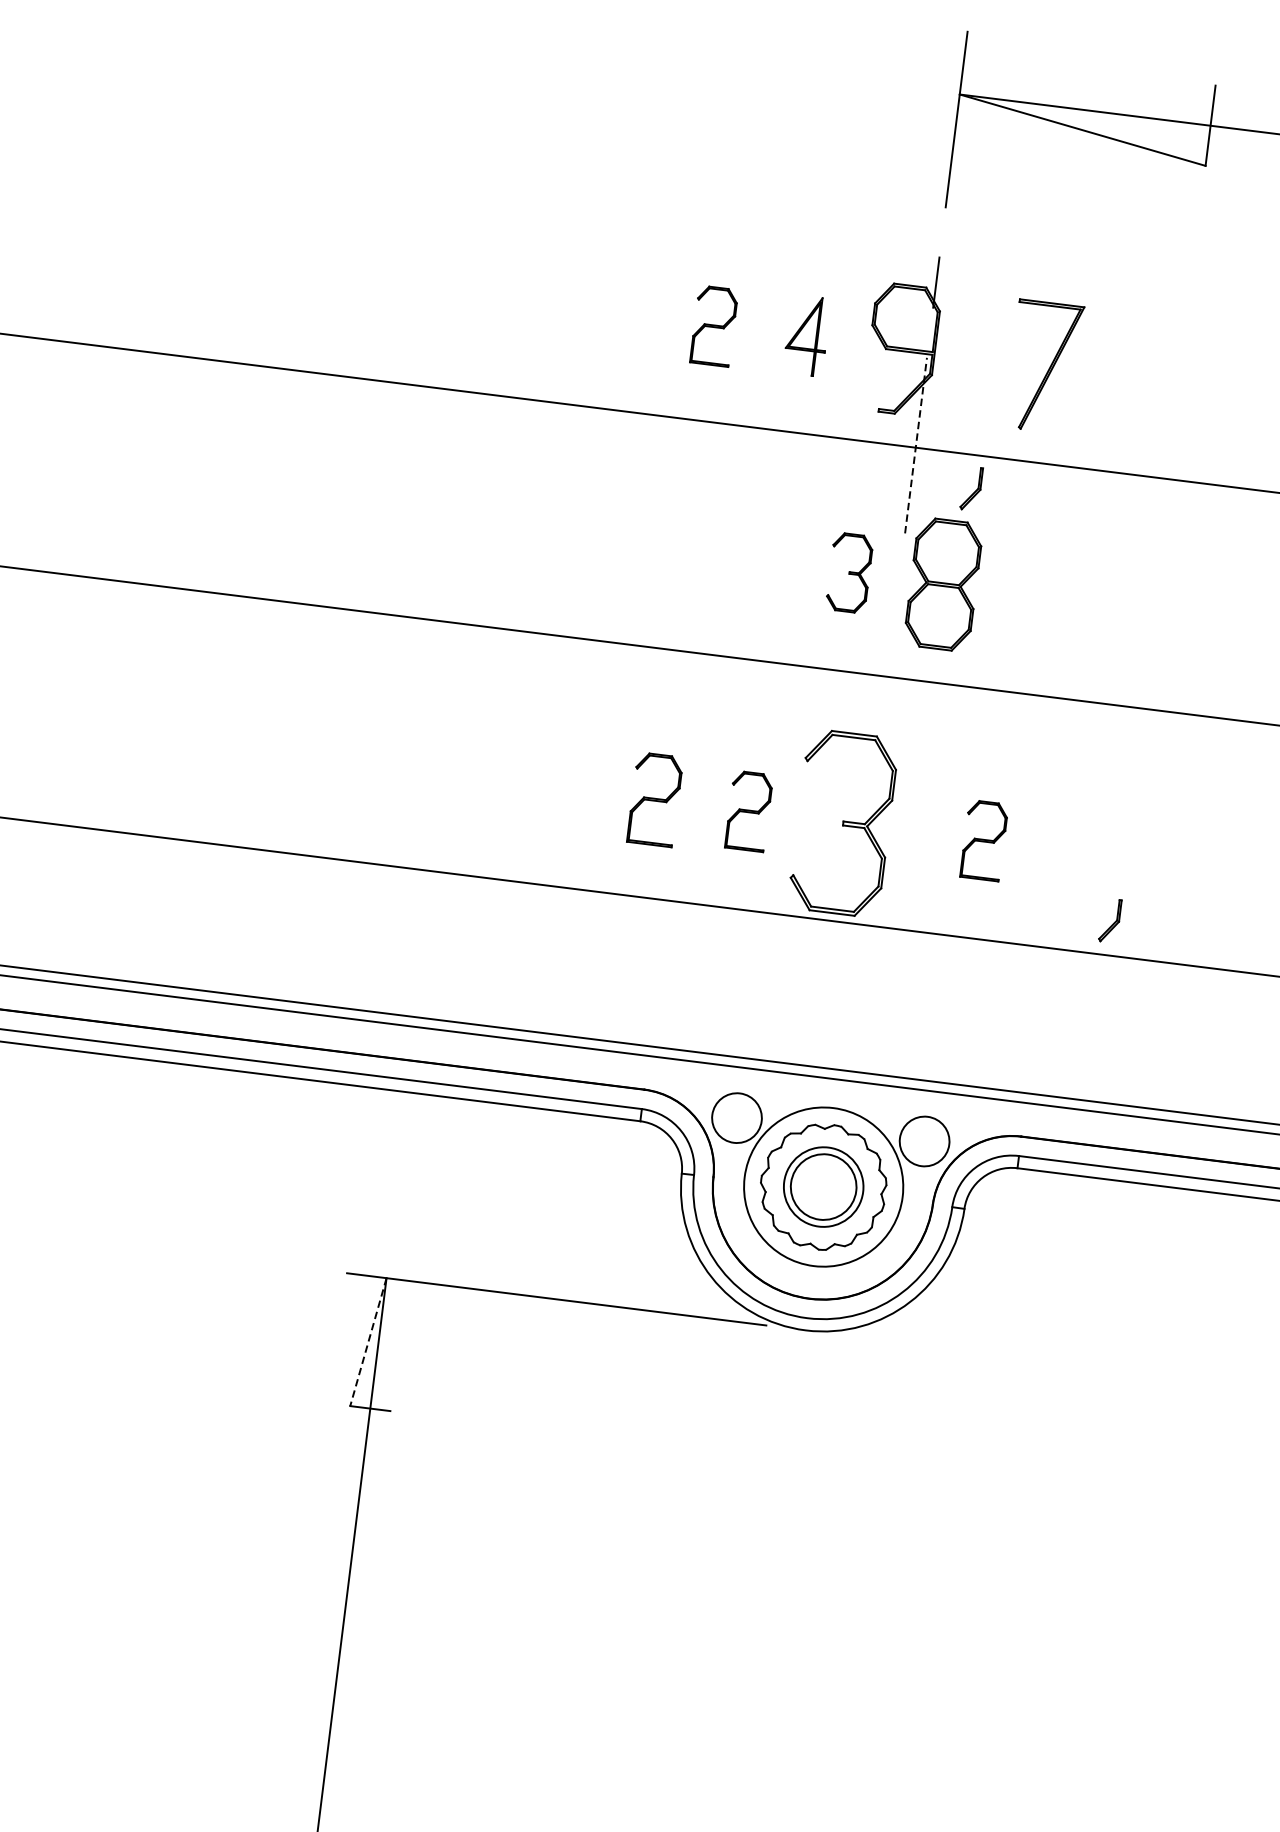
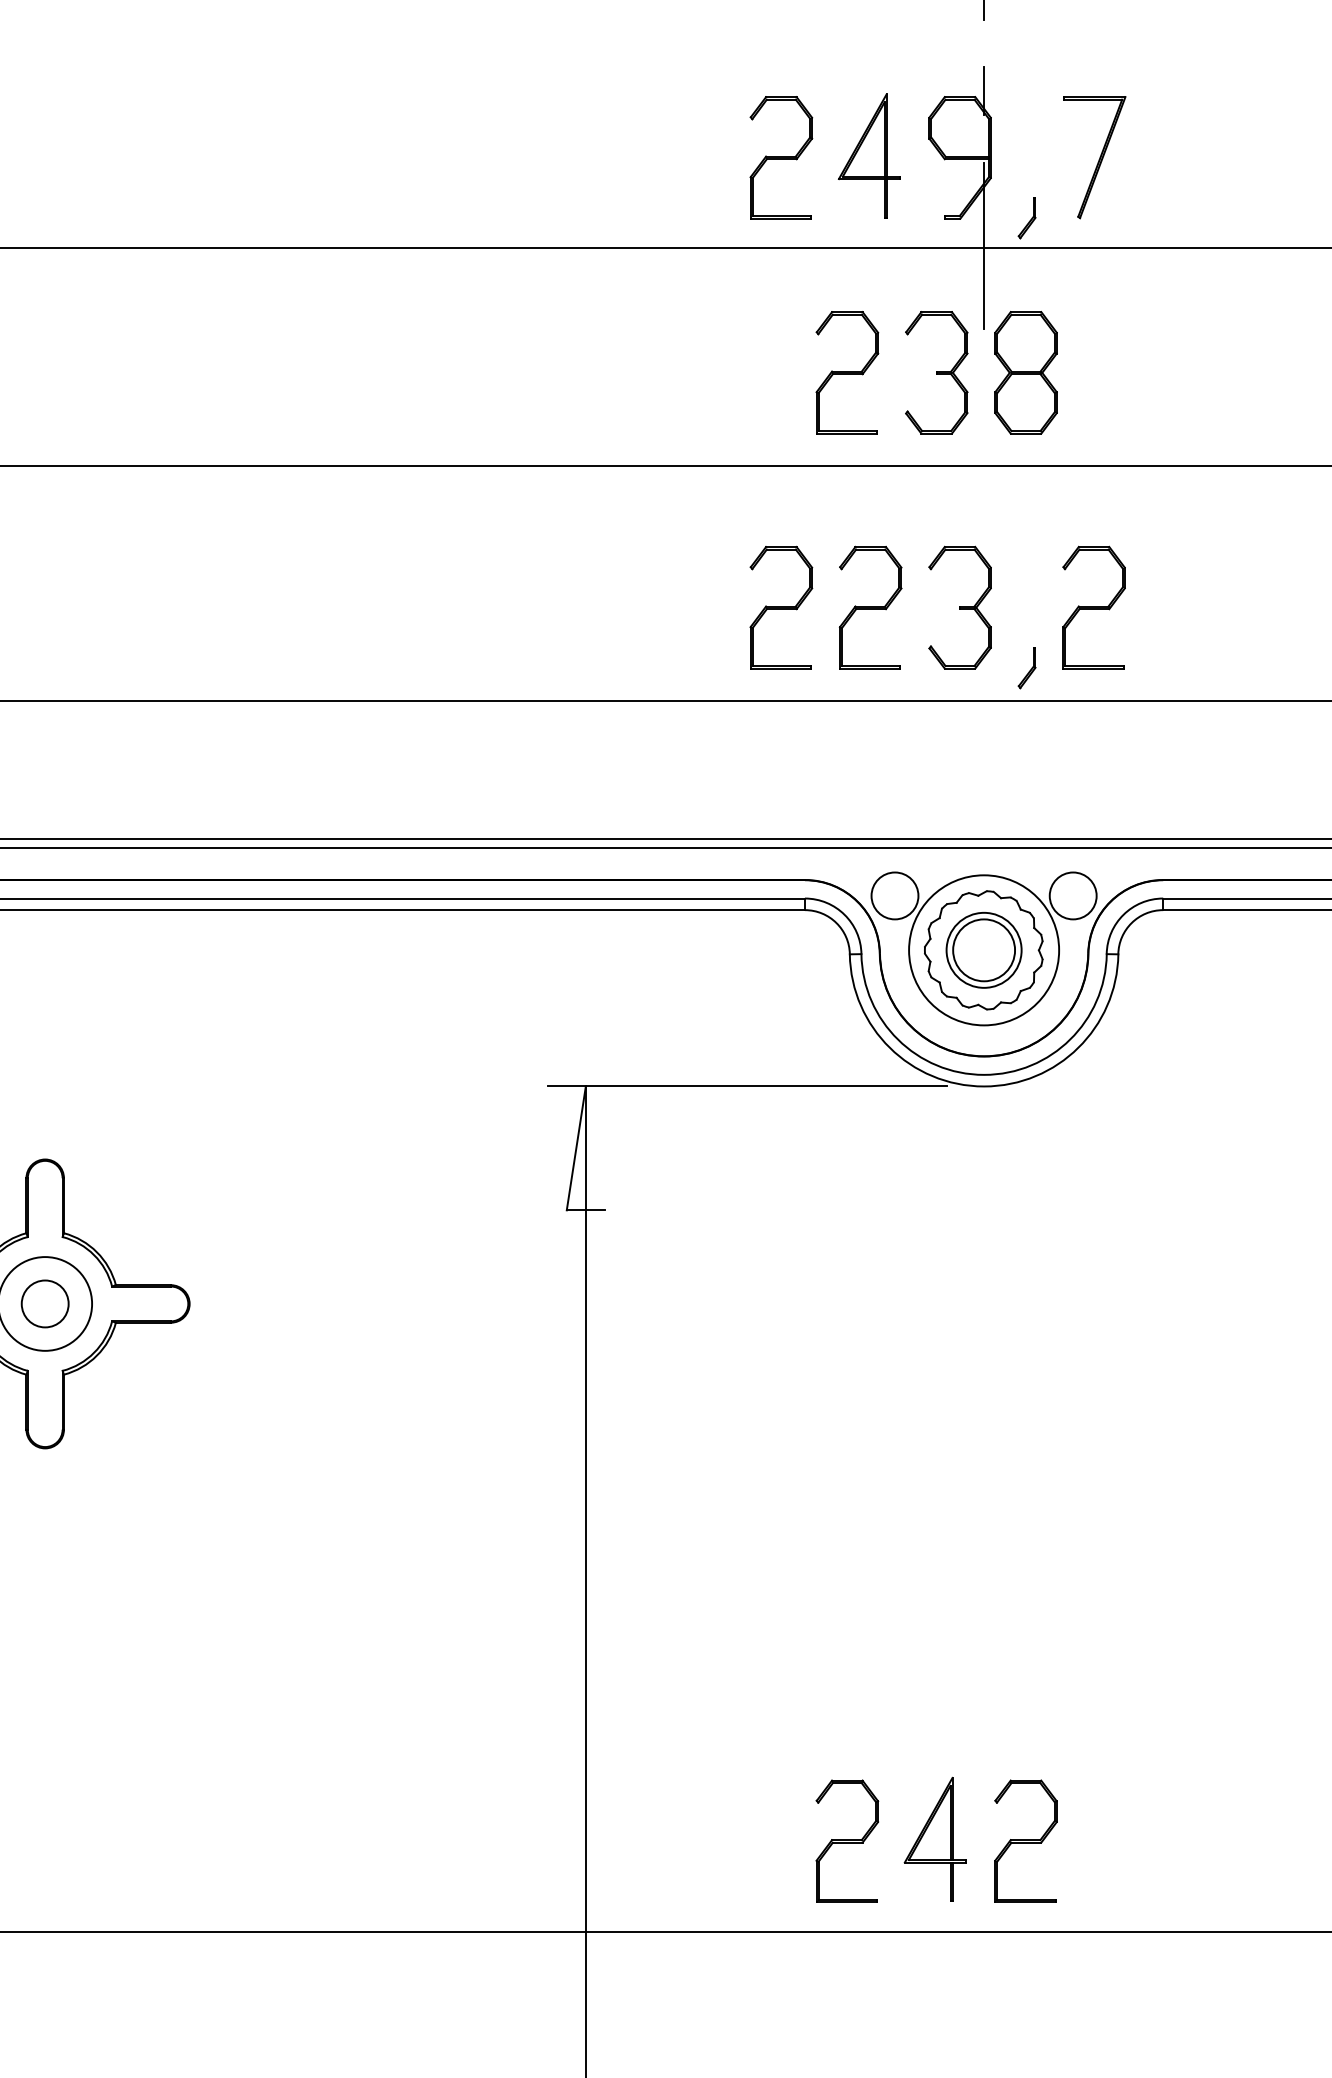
part: (714, 325) -> (781, 157), size x1.67
part: (806, 335) -> (868, 155), size x1.67
line: (916, 445) -> (984, 245), dashed -> solid
part: (970, 489) -> (1026, 218), moved
part: (755, 560) -> (847, 372), added
part: (849, 572) -> (936, 372), size x1.67
part: (655, 799) -> (781, 607), size x1.43
part: (749, 811) -> (870, 607), size x1.67
part: (842, 822) -> (959, 607), size x0.71
part: (983, 840) -> (1093, 607), size x1.67
part: (1109, 921) -> (1026, 668), moved
line: (368, 1342) -> (576, 1148), dashed -> solid

